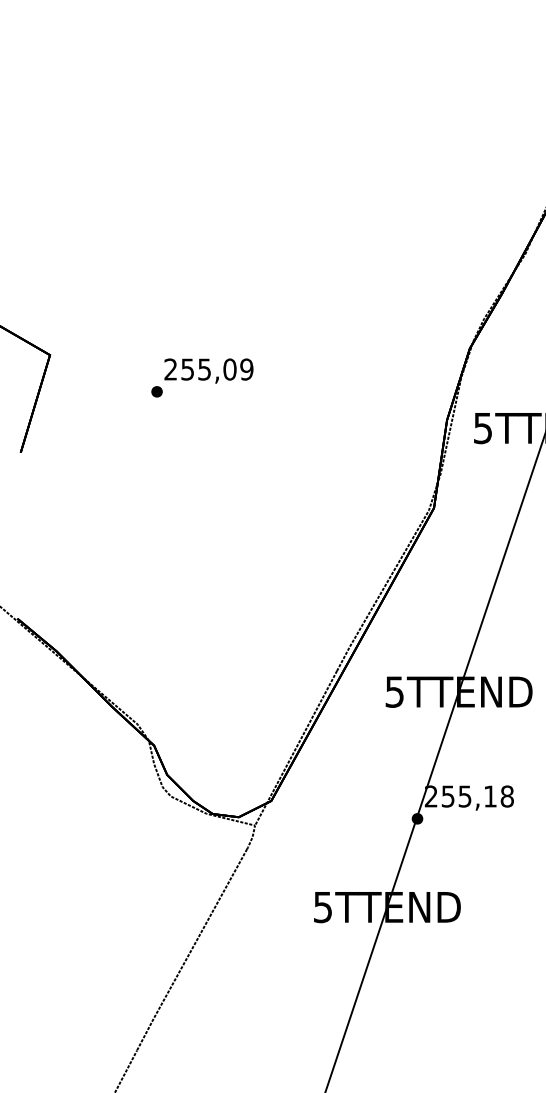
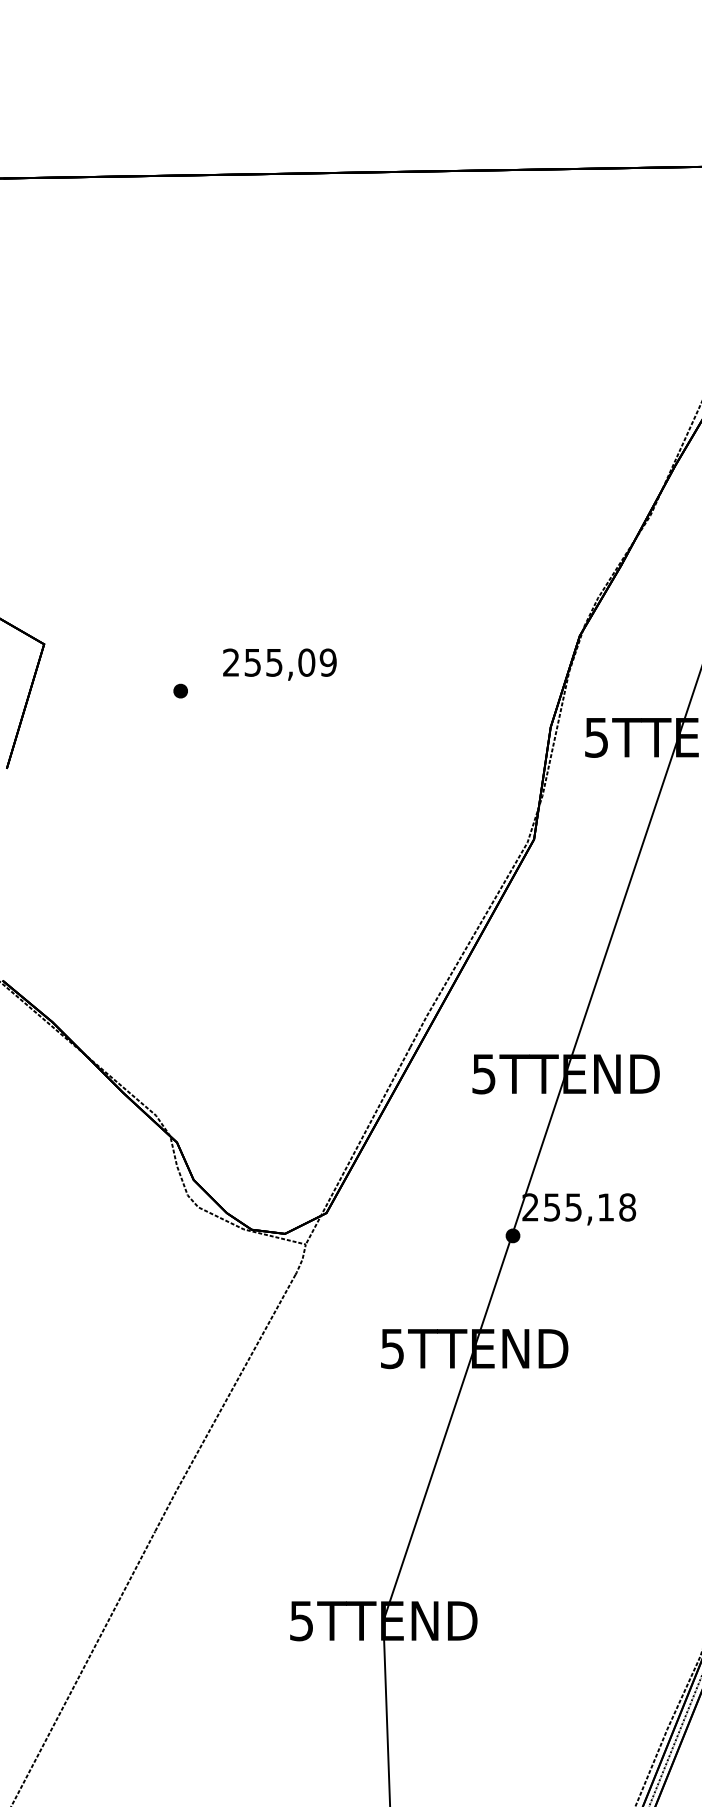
text: (208, 370) -> (279, 664), moved

